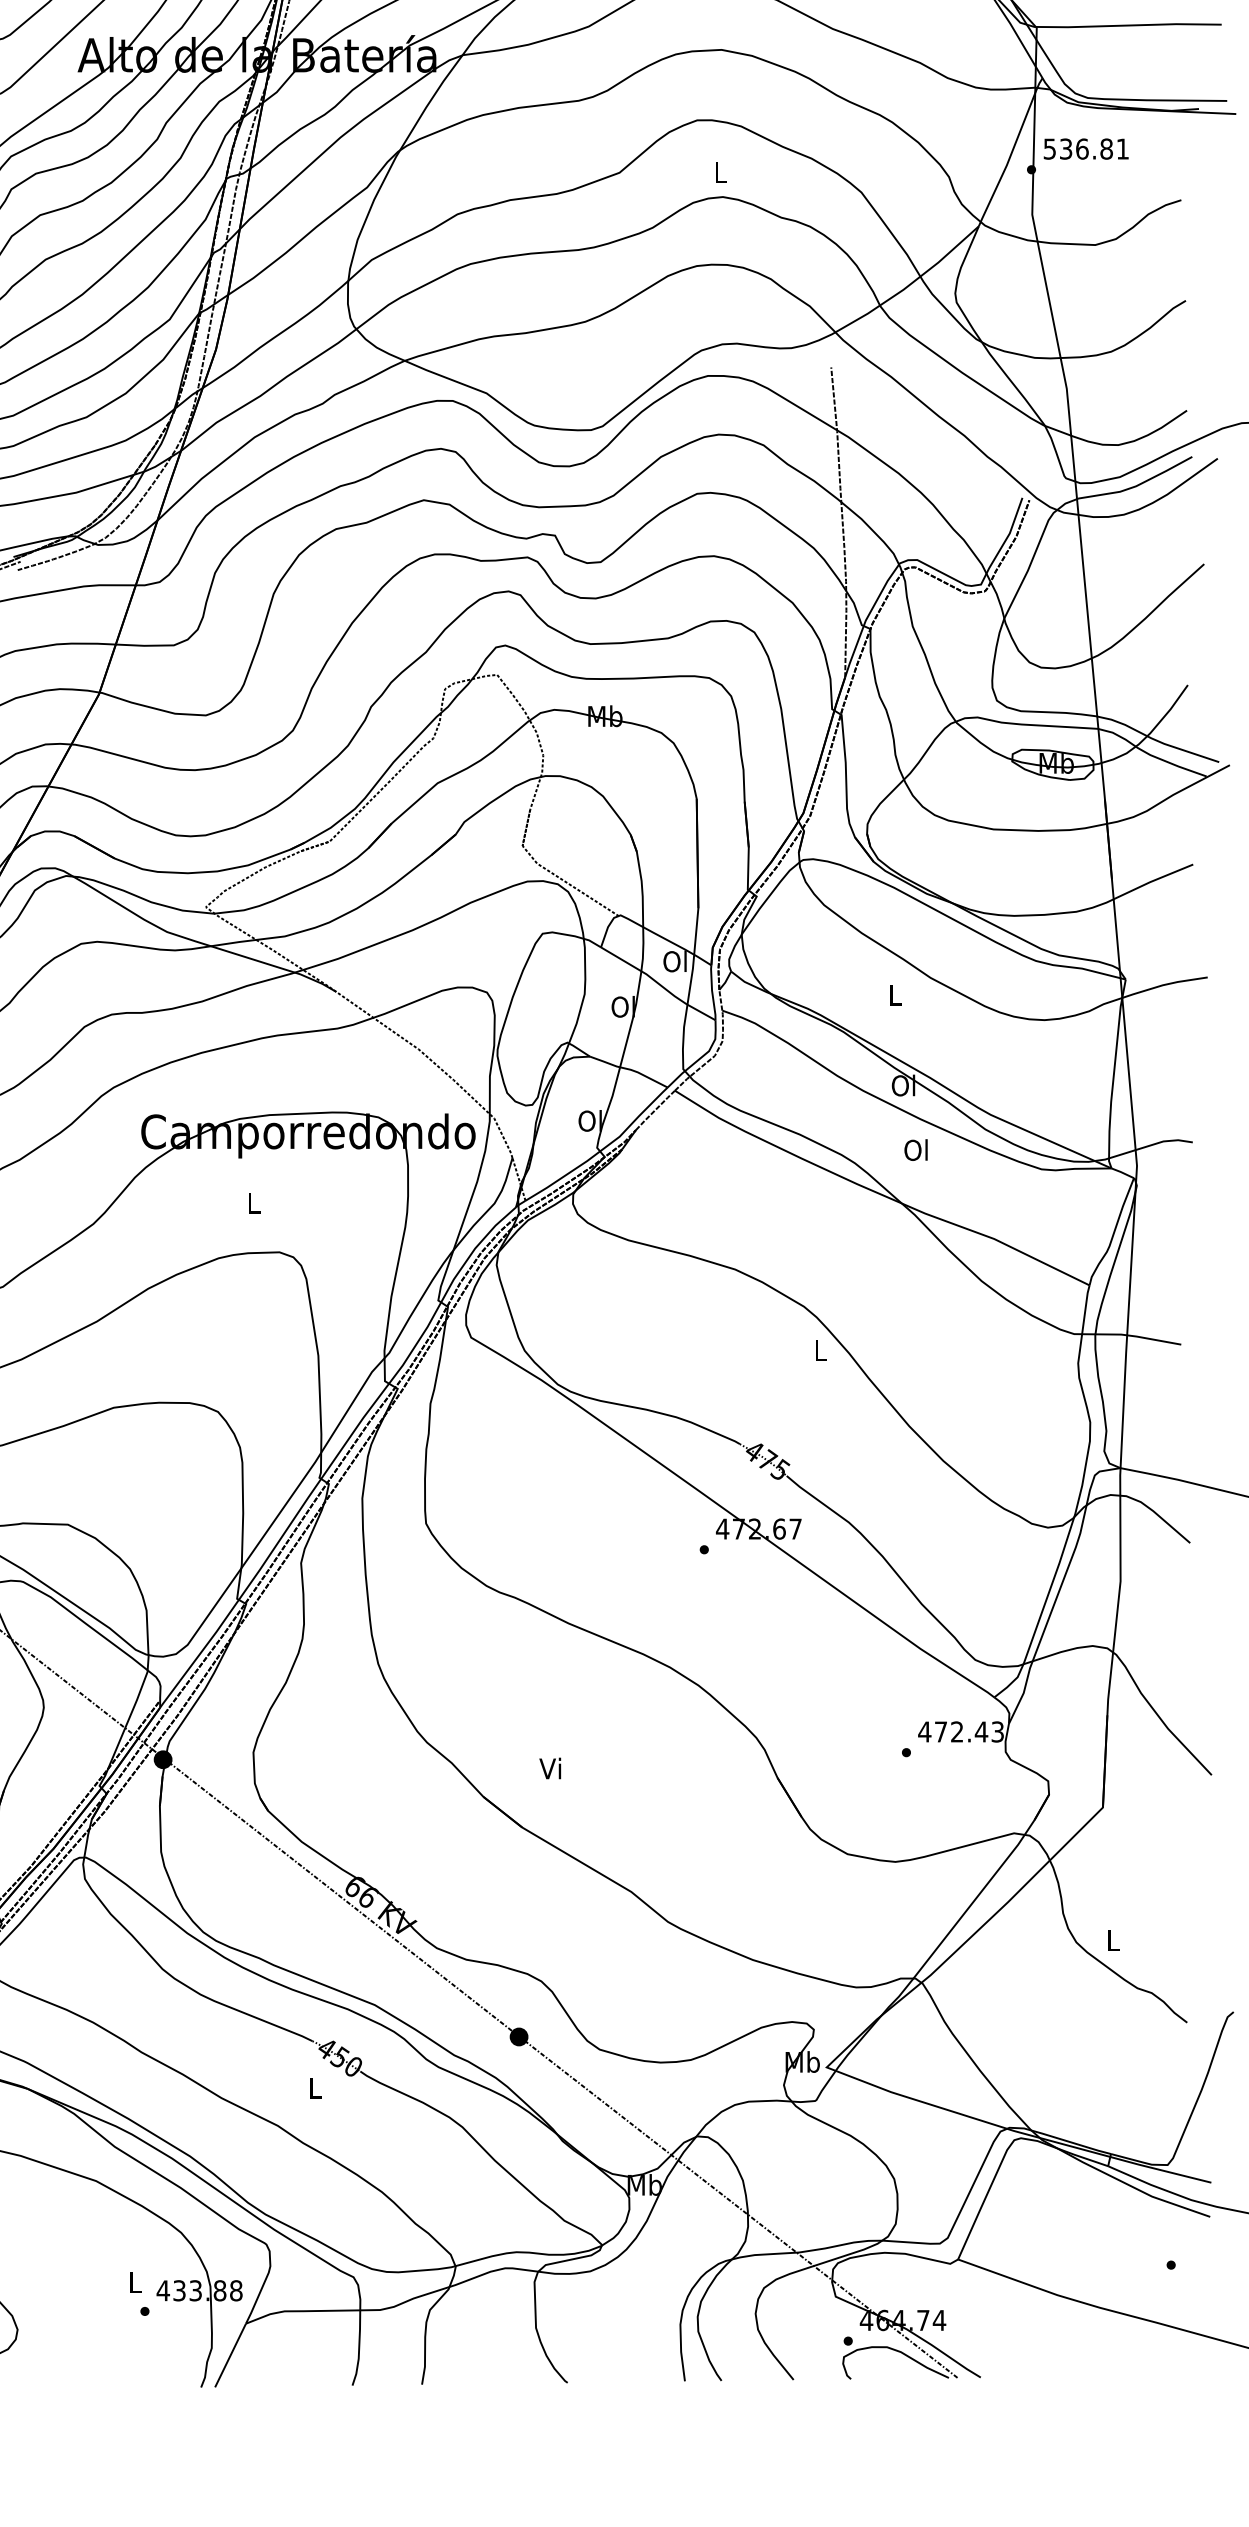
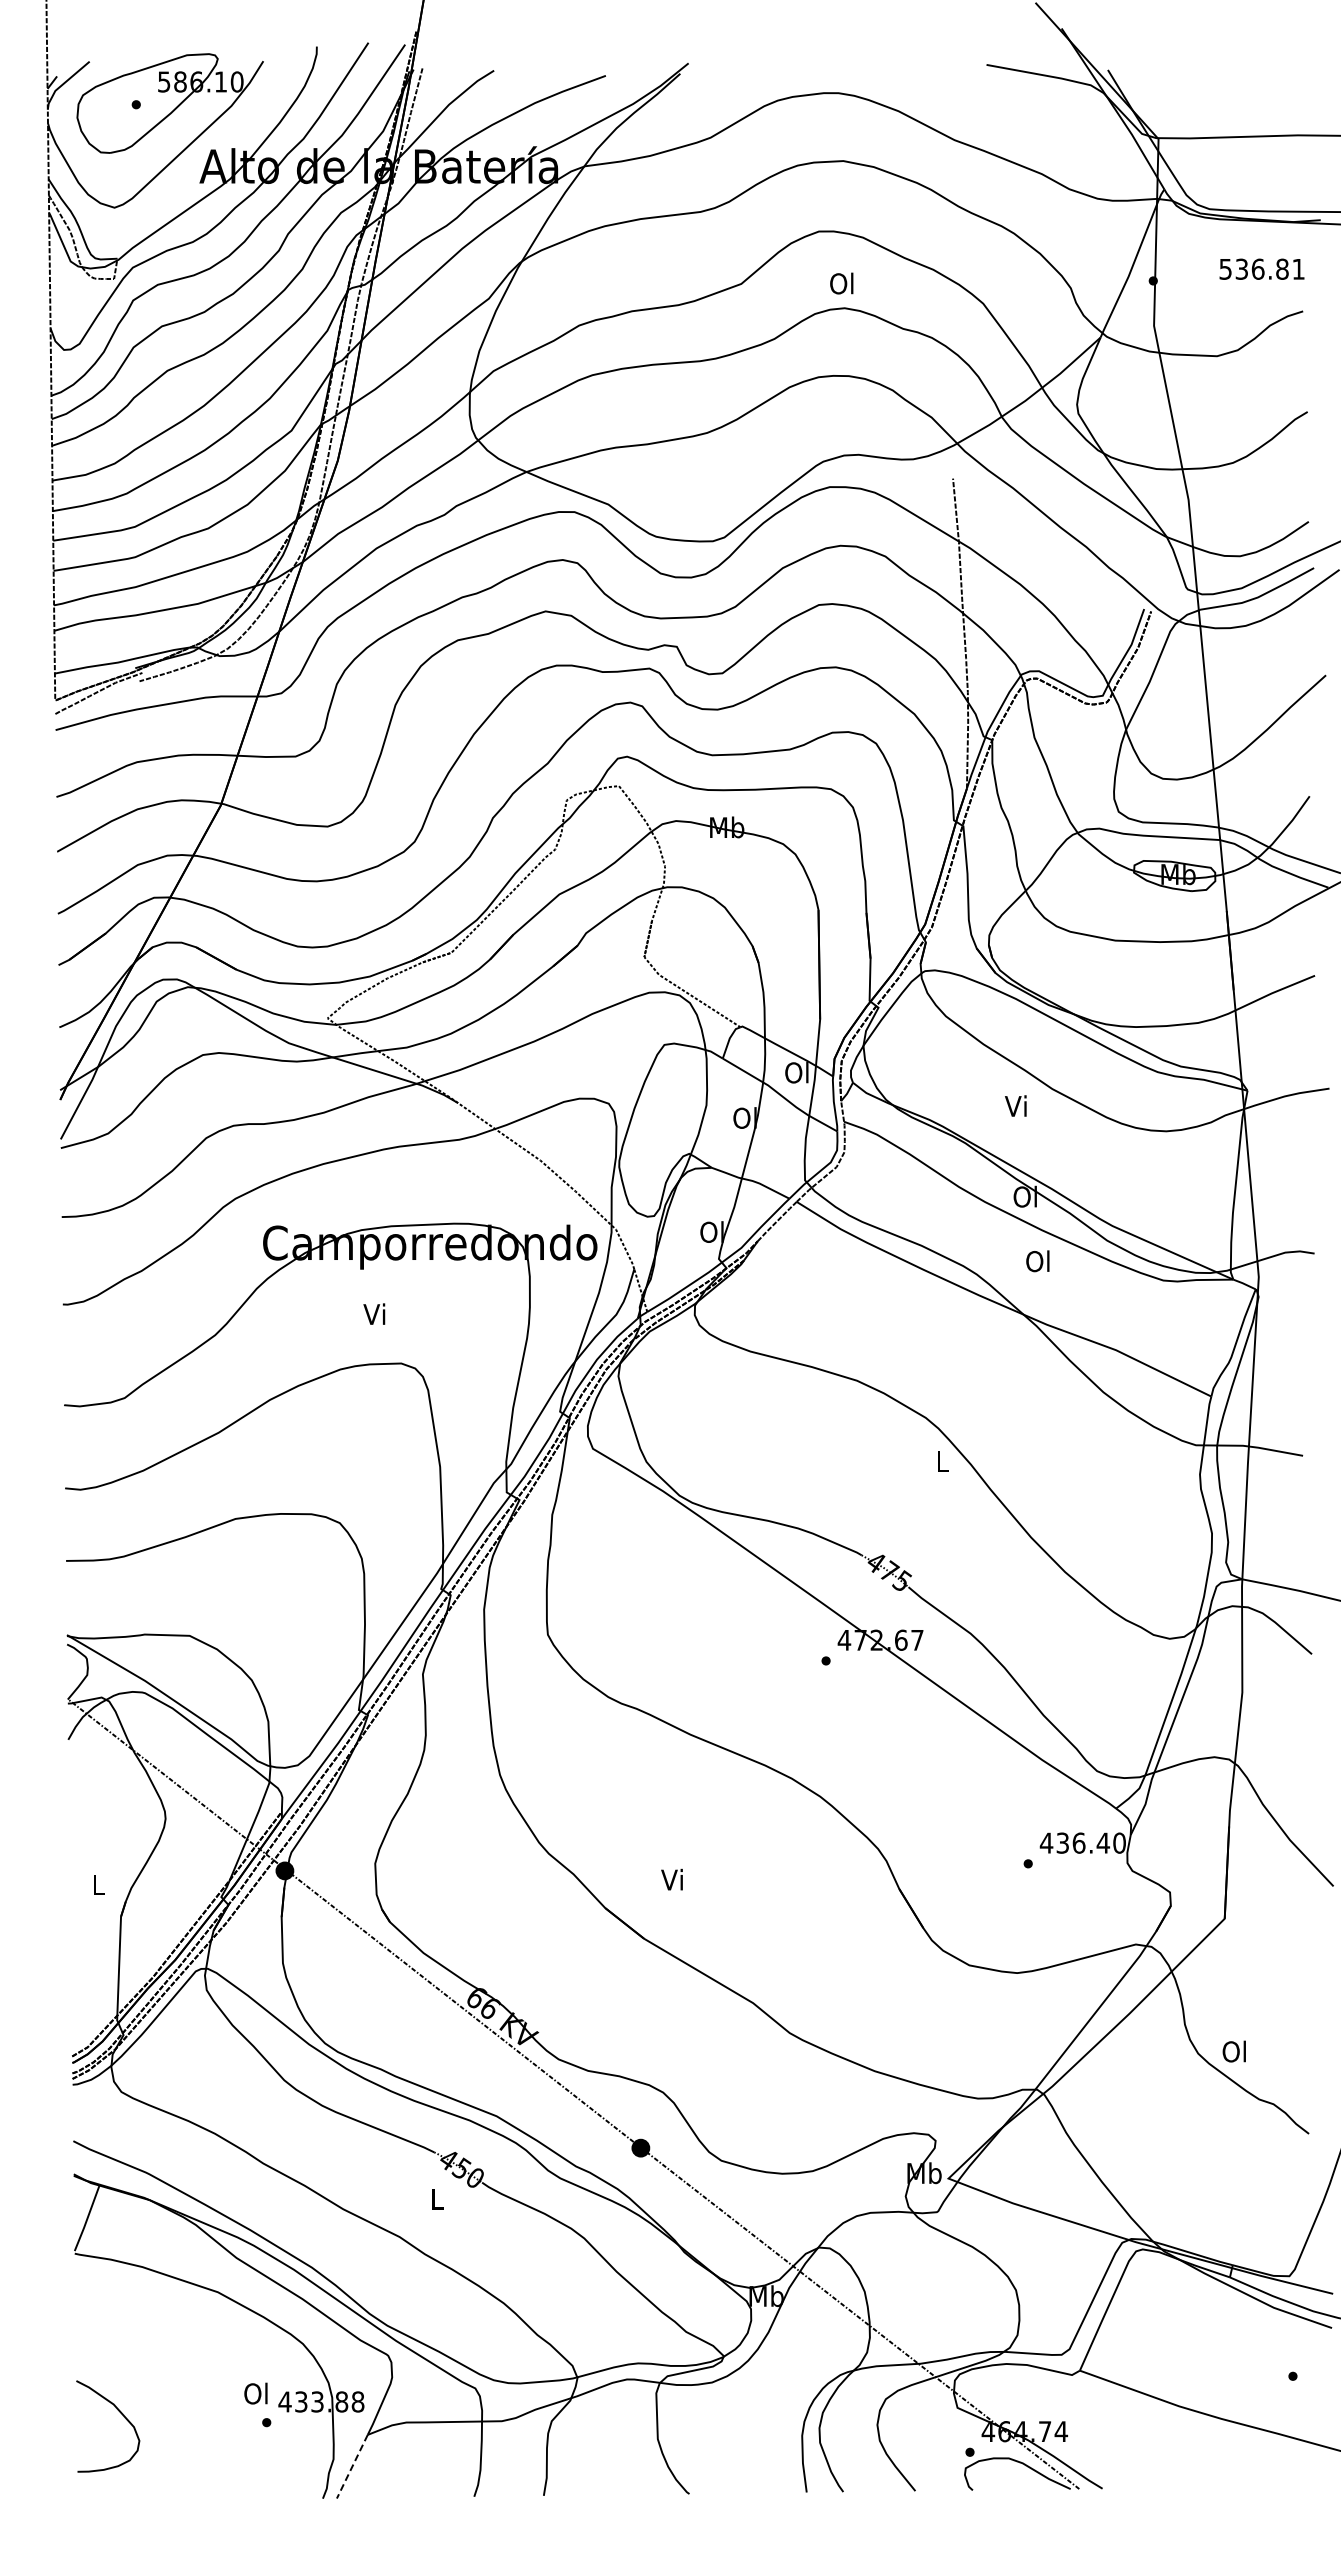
text: (1085, 148) -> (1261, 268), moved
text: (719, 172) -> (841, 283), L -> Ol
text: (893, 994) -> (1015, 1105), L -> Vi
text: (252, 1202) -> (374, 1313), L -> Vi
text: (968, 1731) -> (1090, 1842), 472.43 -> 436.40
text: (1111, 1940) -> (1233, 2051), L -> Ol
text: (133, 2282) -> (255, 2393), L -> Ol
line: (230, 2356) -> (352, 2467), solid -> dashed

